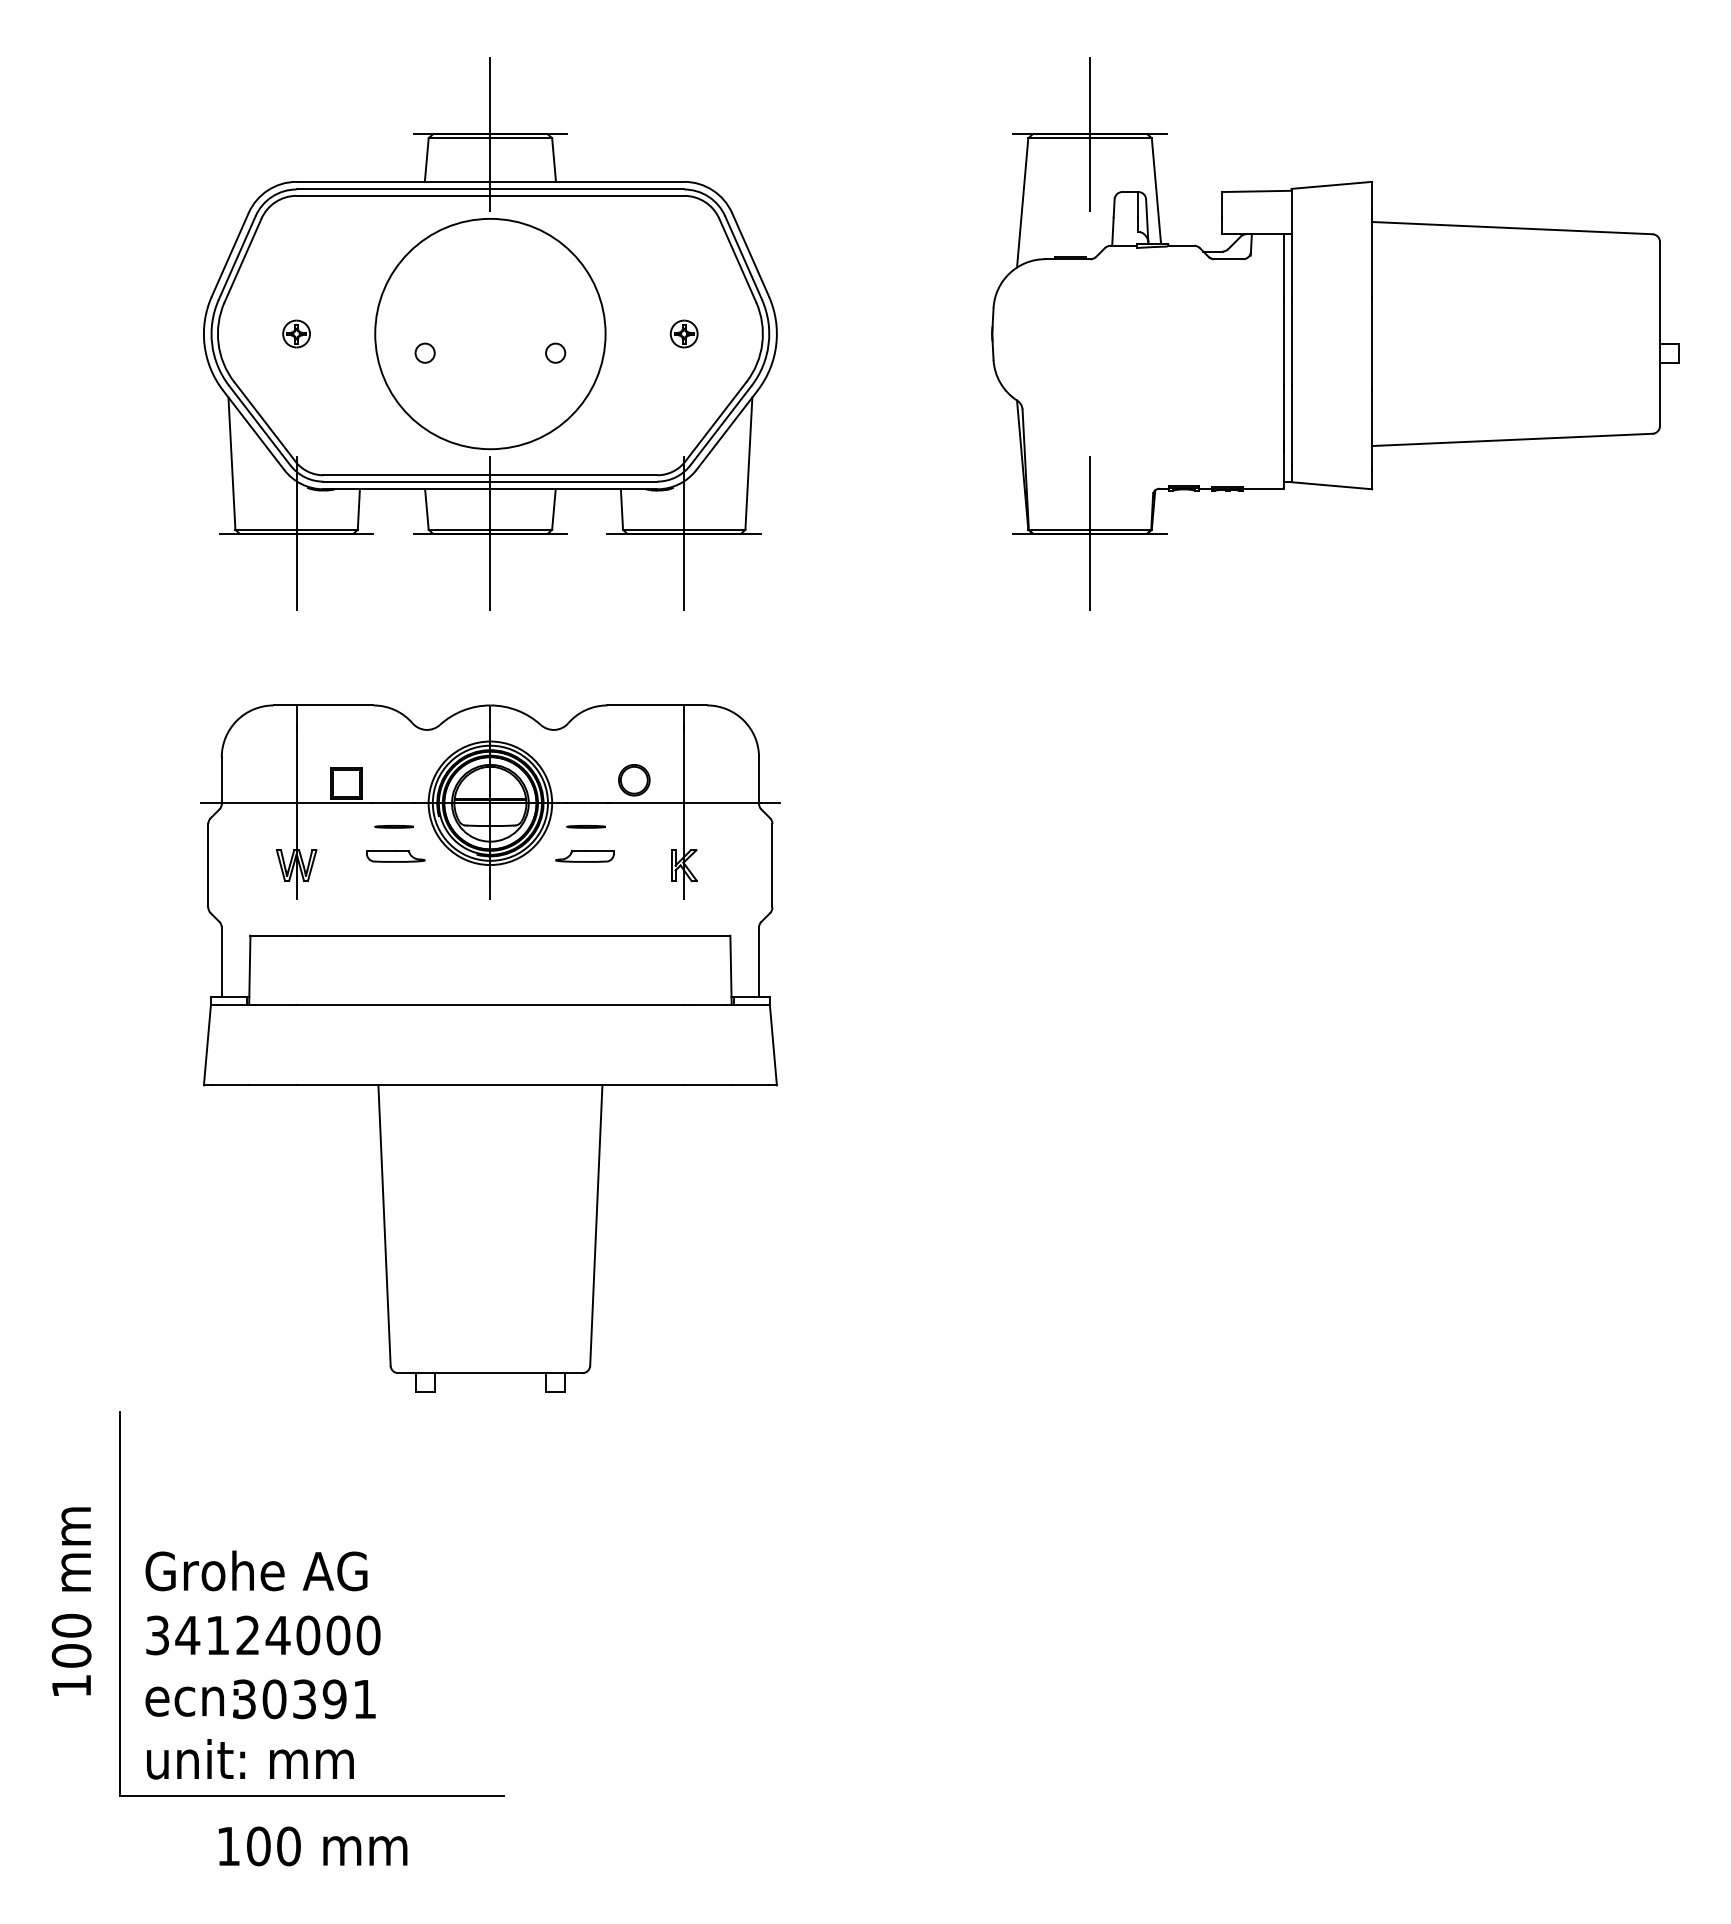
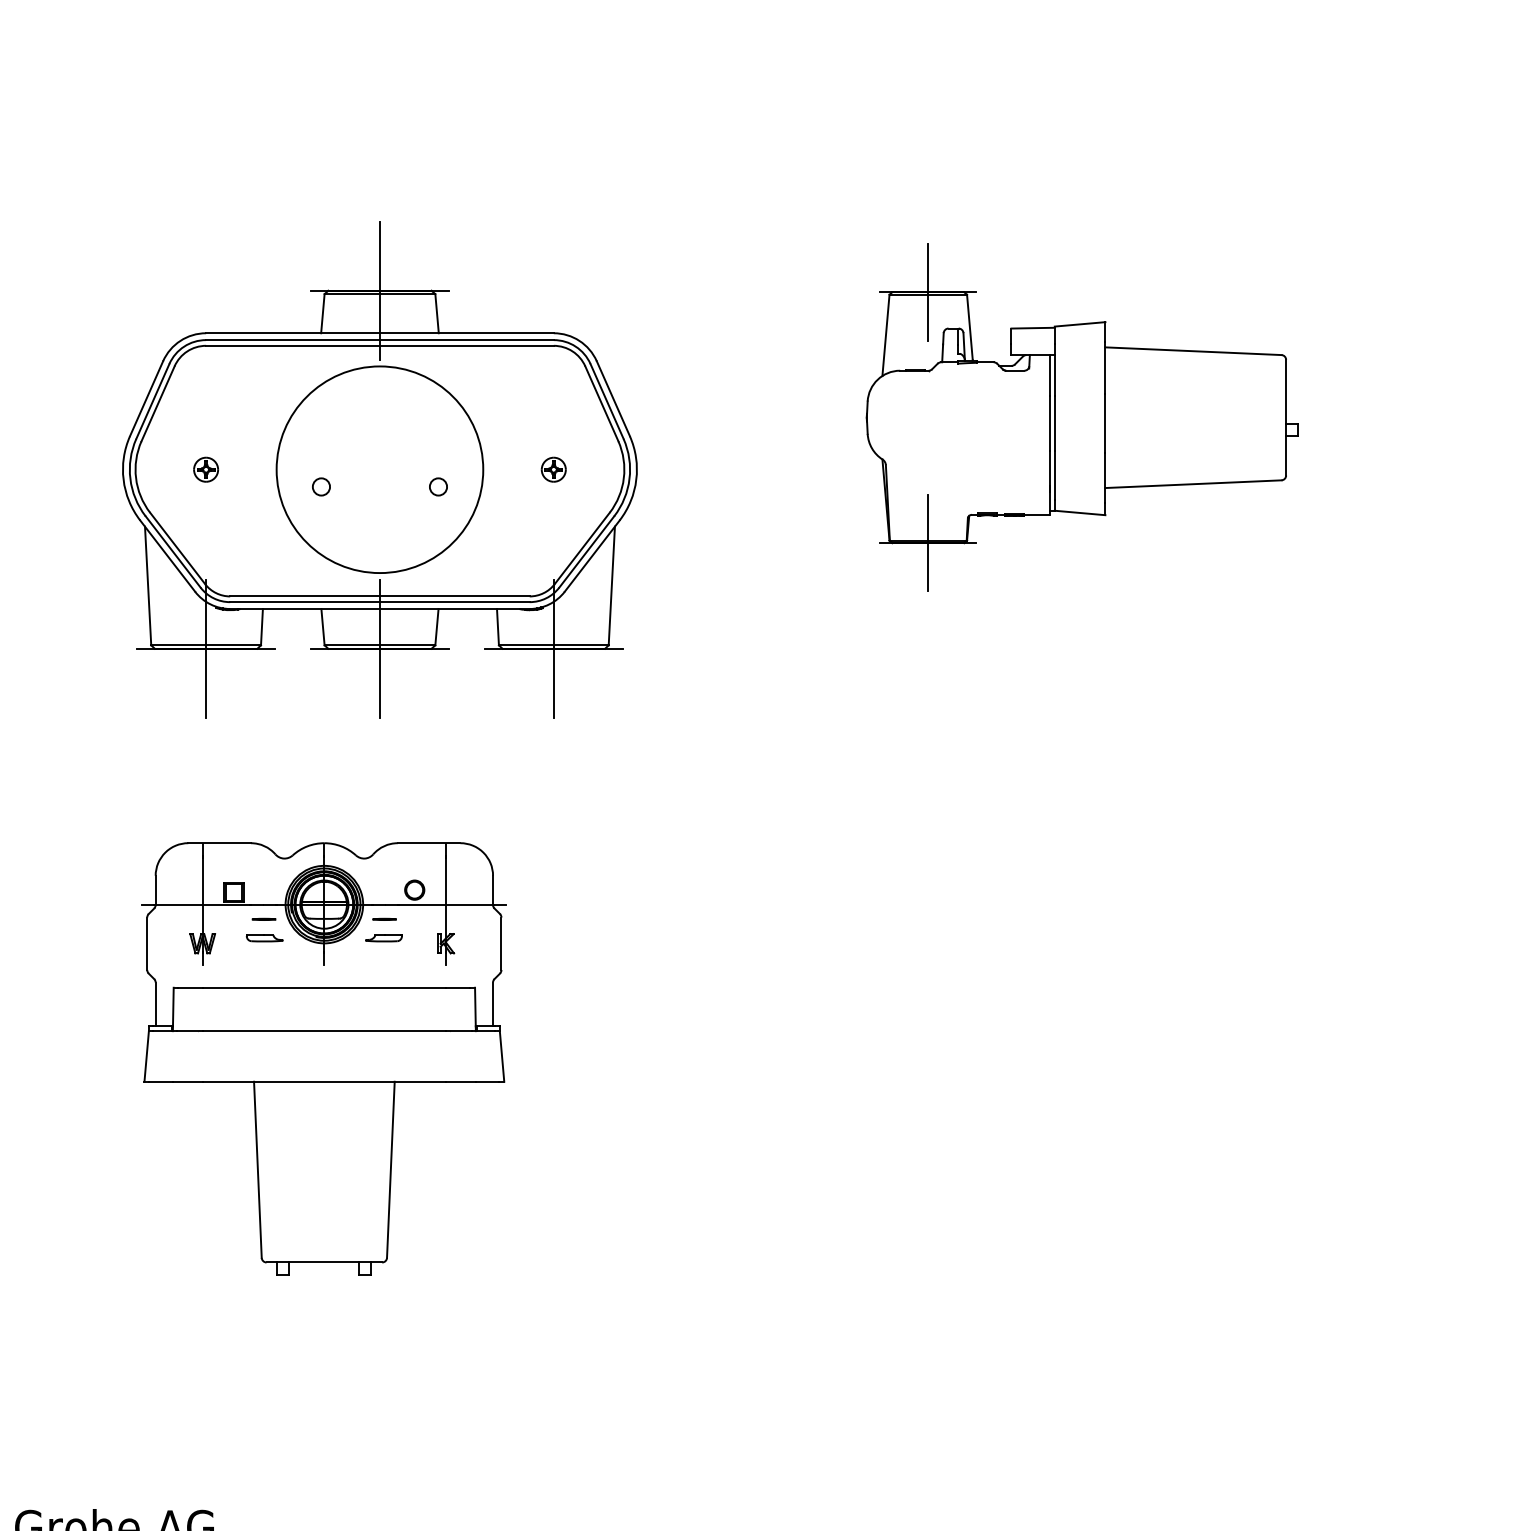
part: (490, 333) -> (380, 469), moved
part: (1335, 333) -> (1082, 417), size x0.7
part: (490, 1048) -> (324, 1058), size x0.7

